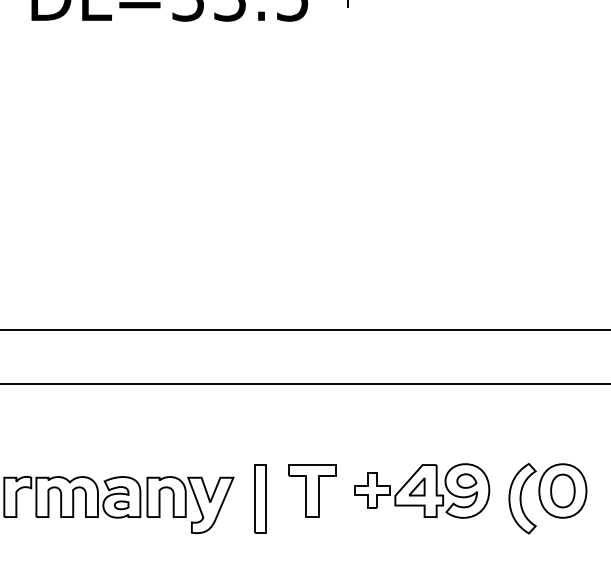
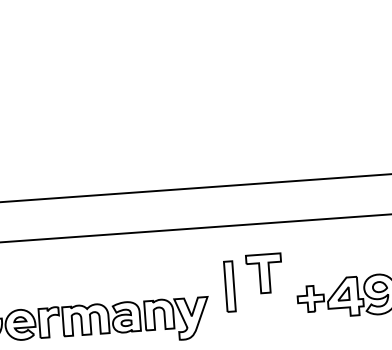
part: (312, 490) -> (264, 273), moved
part: (260, 498) -> (229, 286), moved

